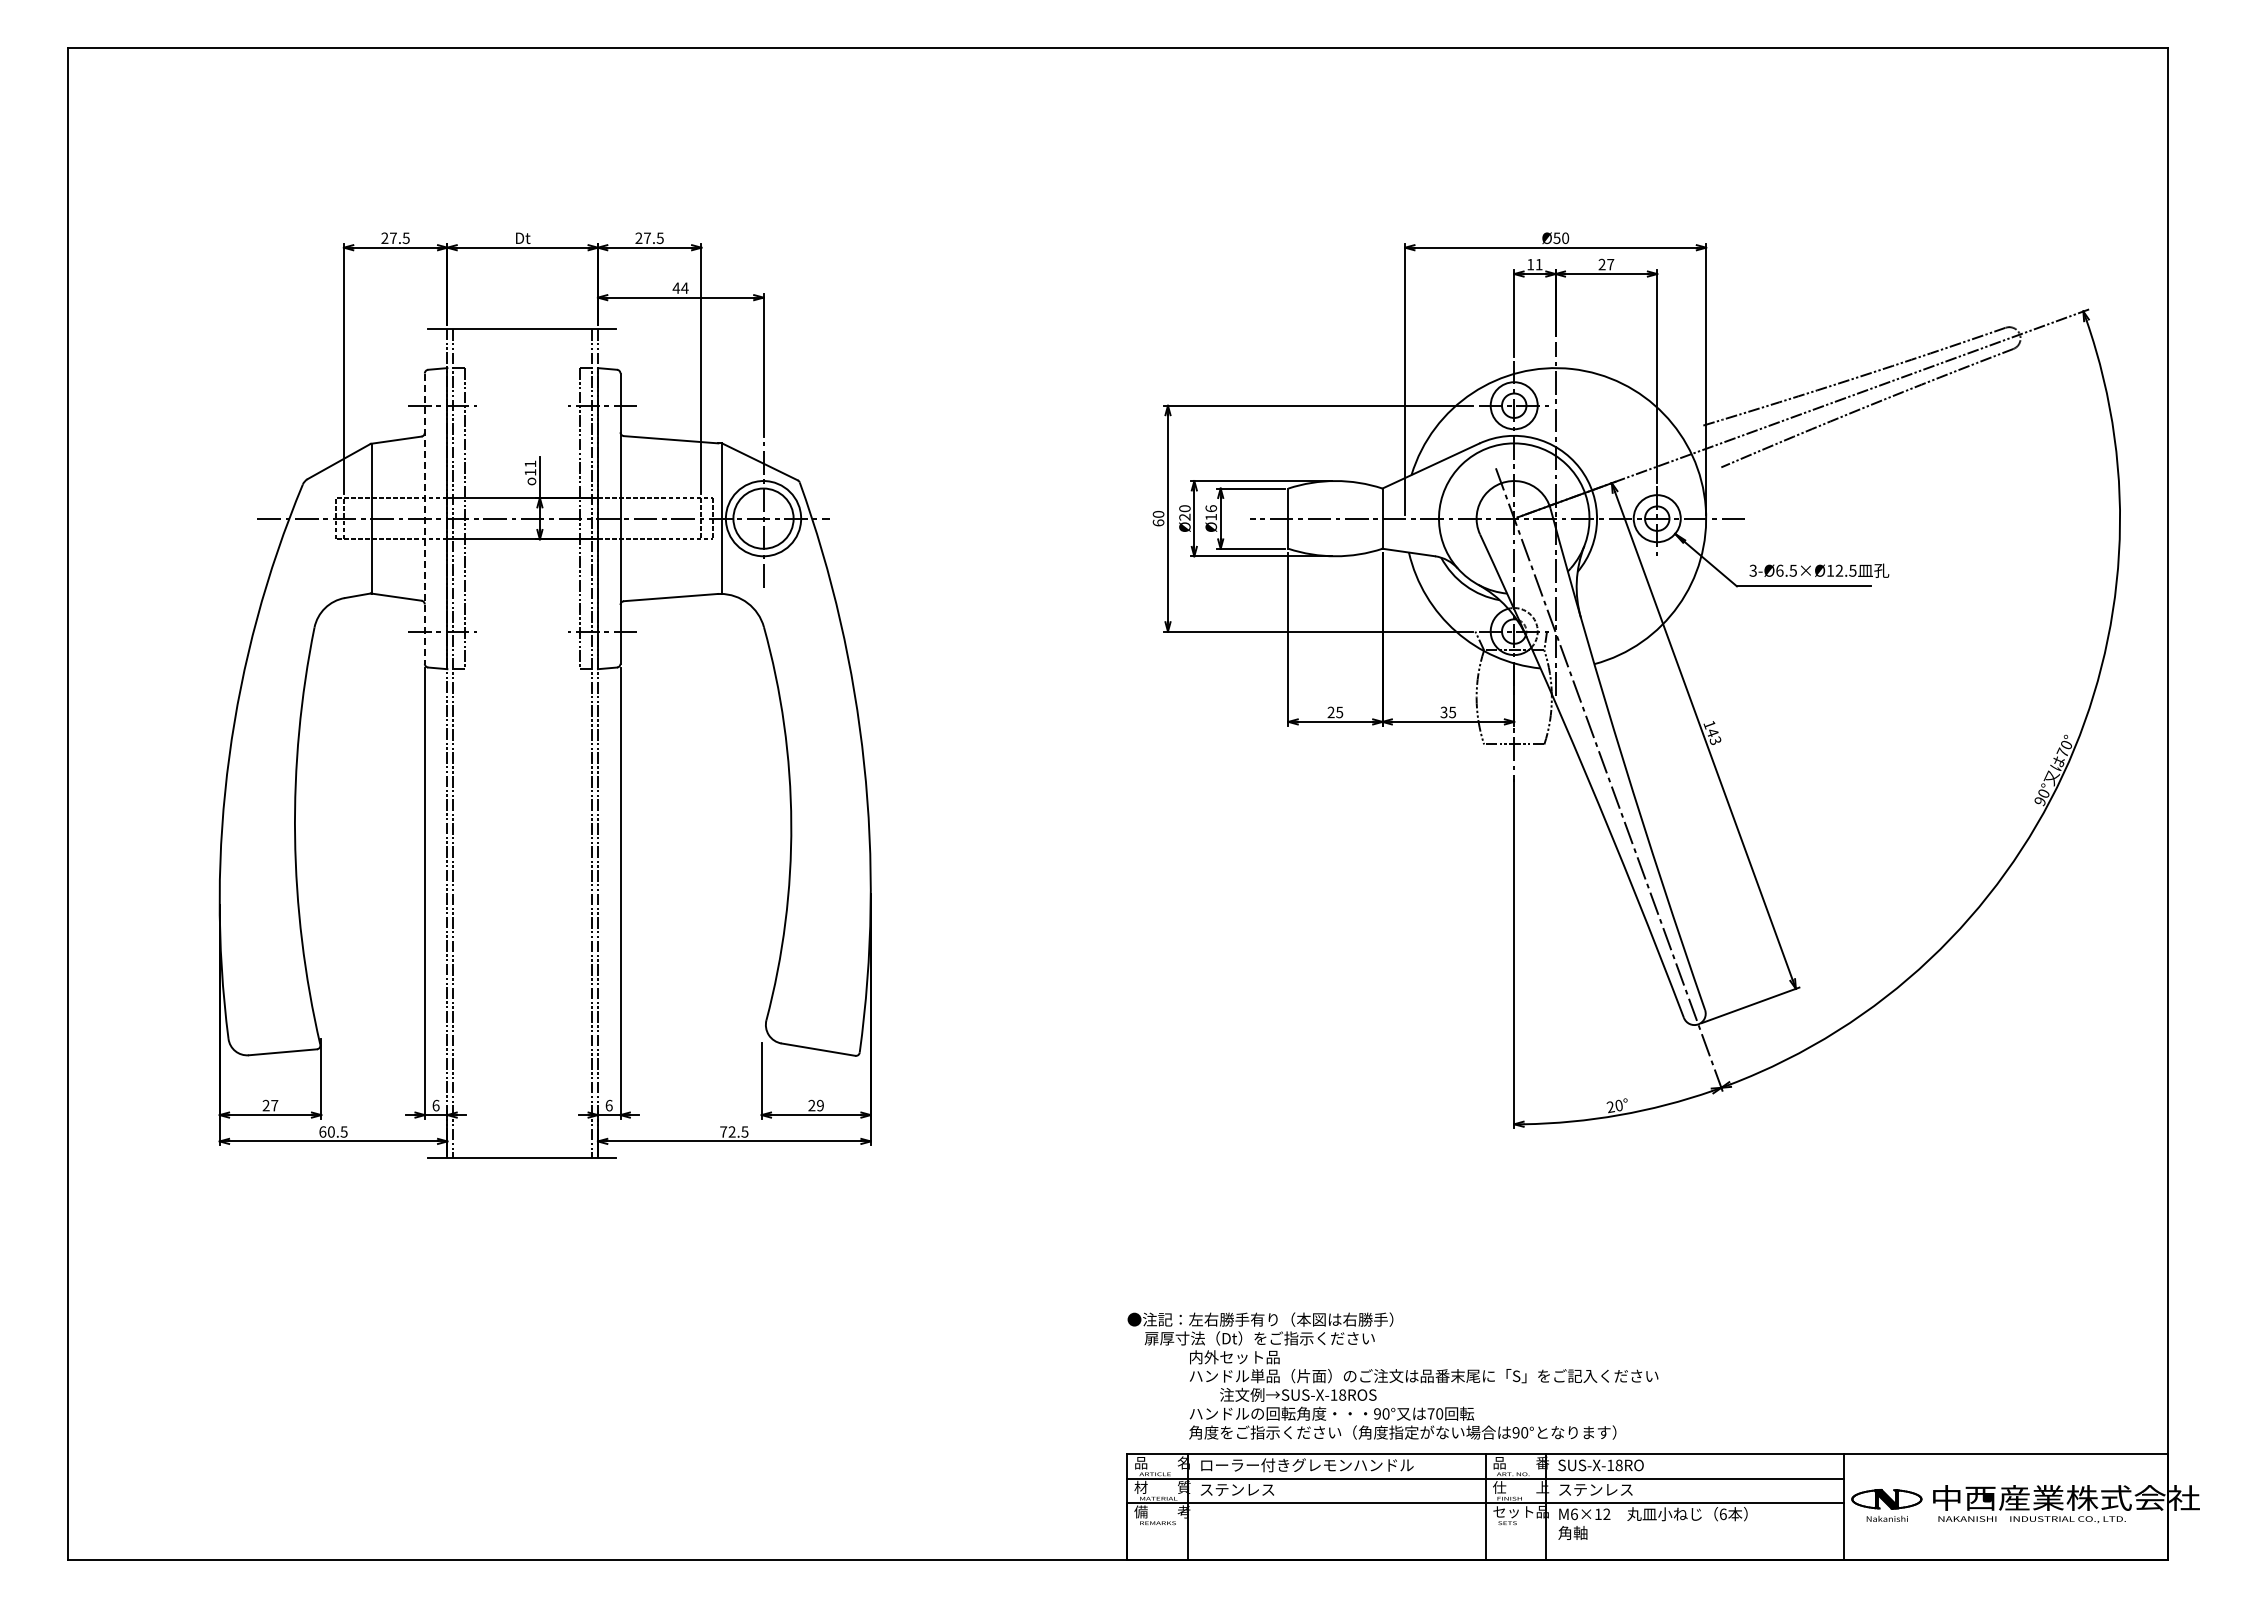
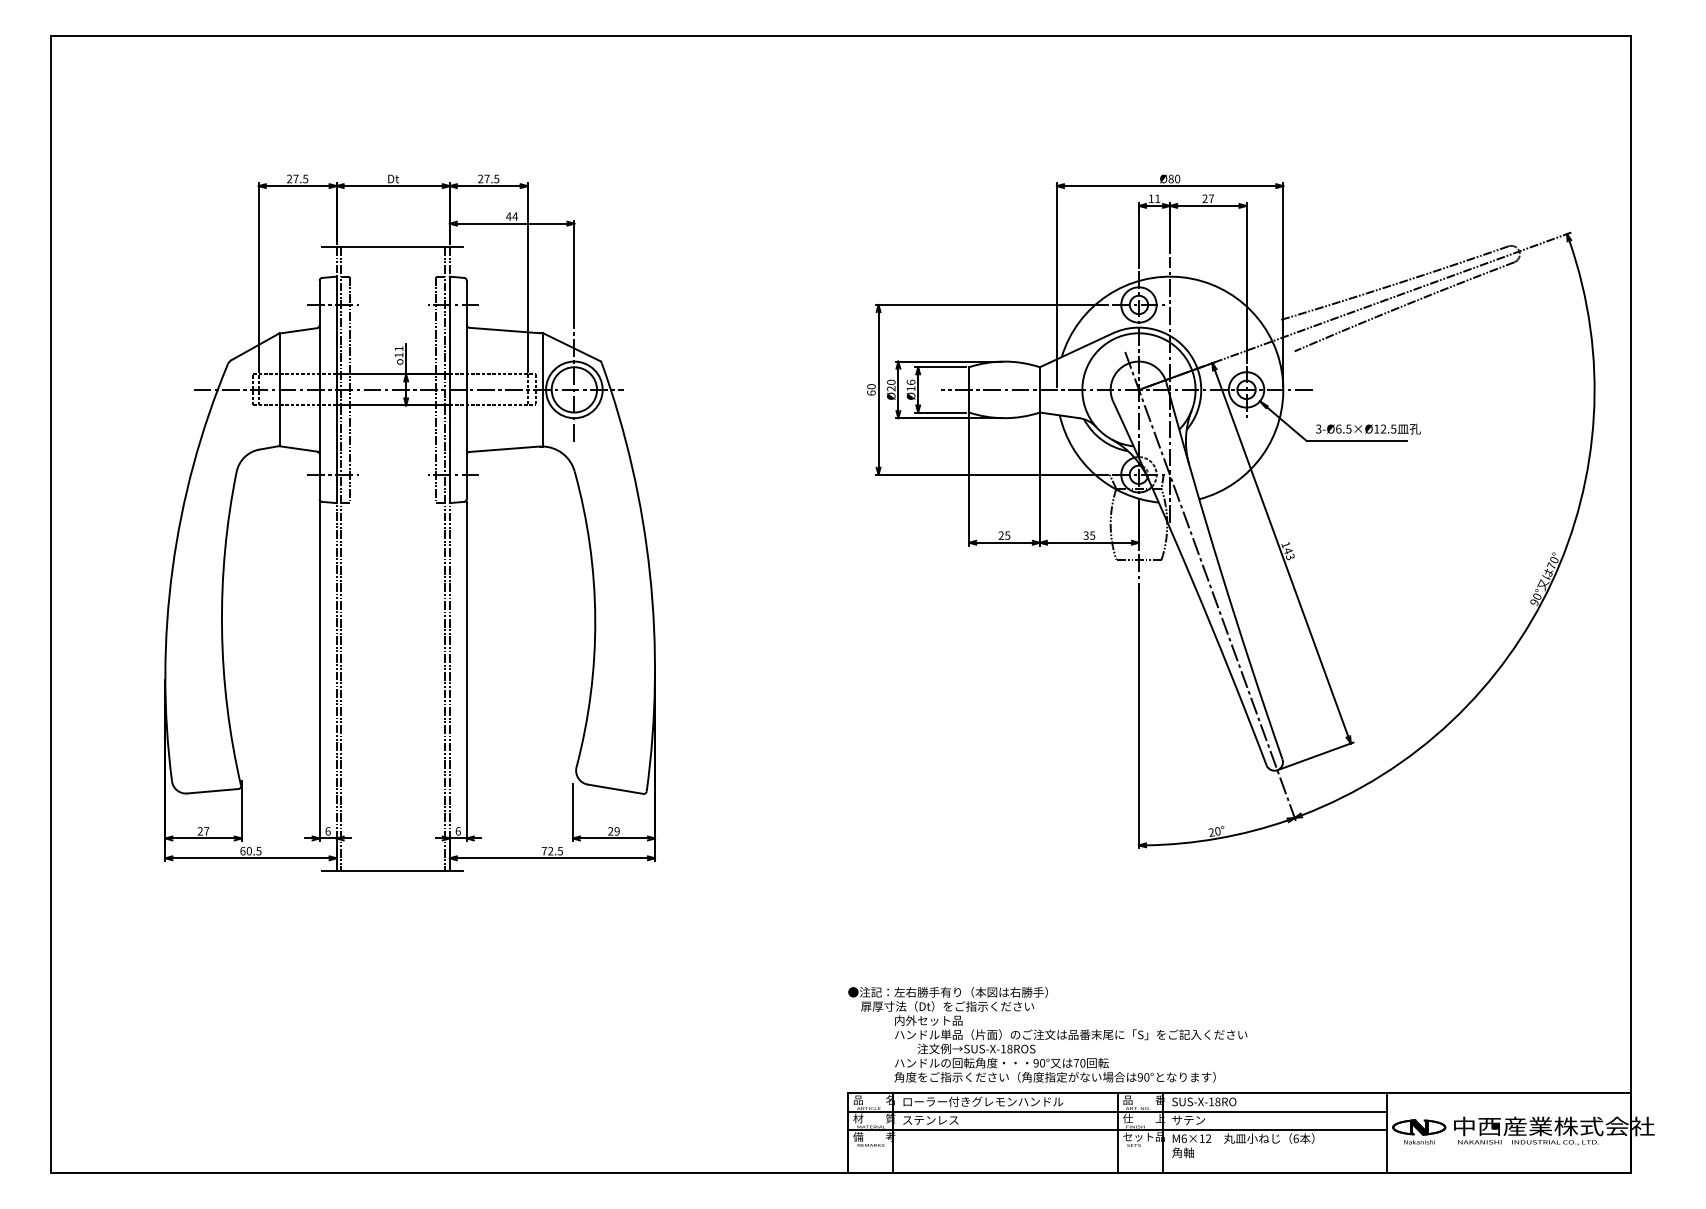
text: (1556, 237) -> (1170, 178), Ø50 -> Ø80
line: (424, 519) -> (319, 390), dashed -> solid
text: (1595, 1489) -> (1200, 1120), ステンレス -> サテン

